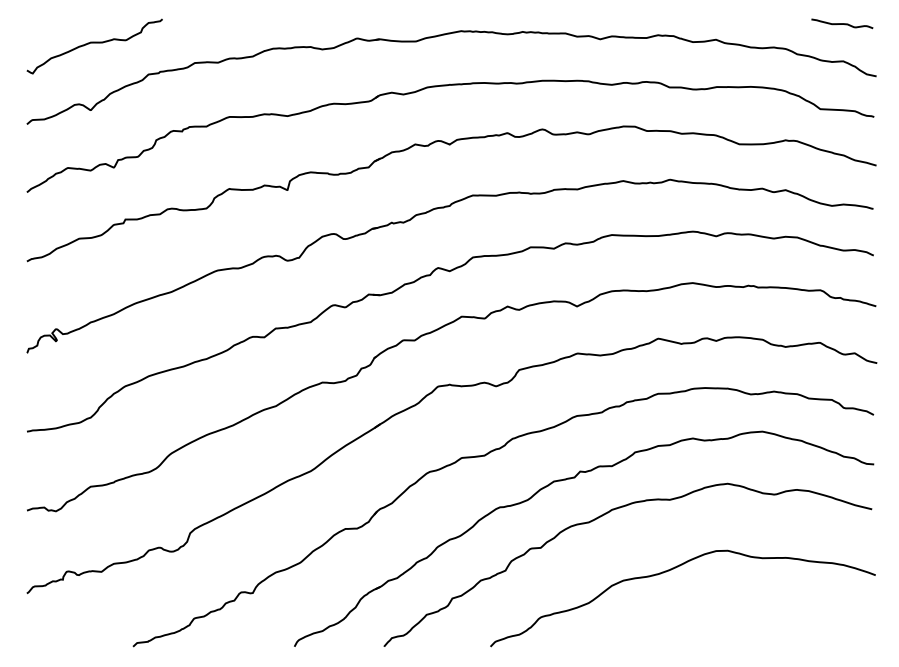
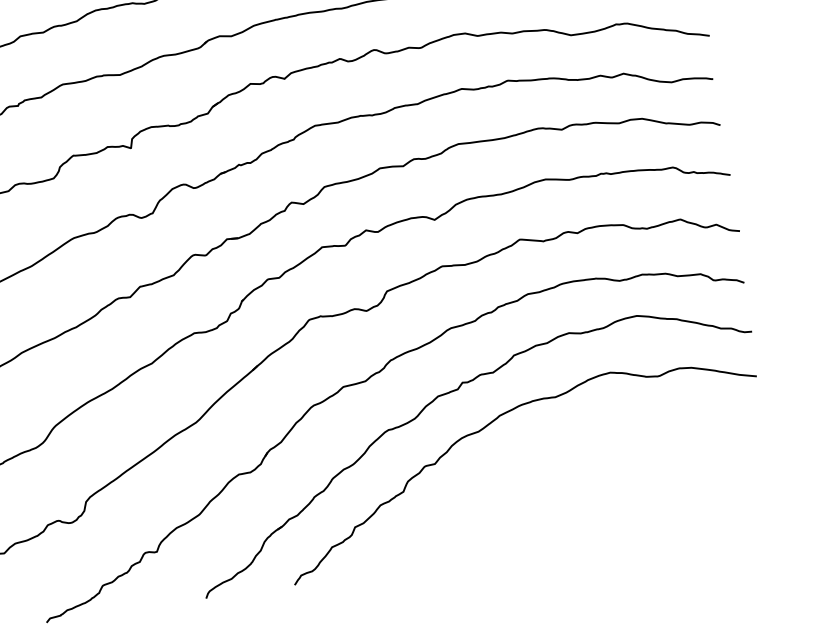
curve: (669, 571) -> (565, 468), removed

